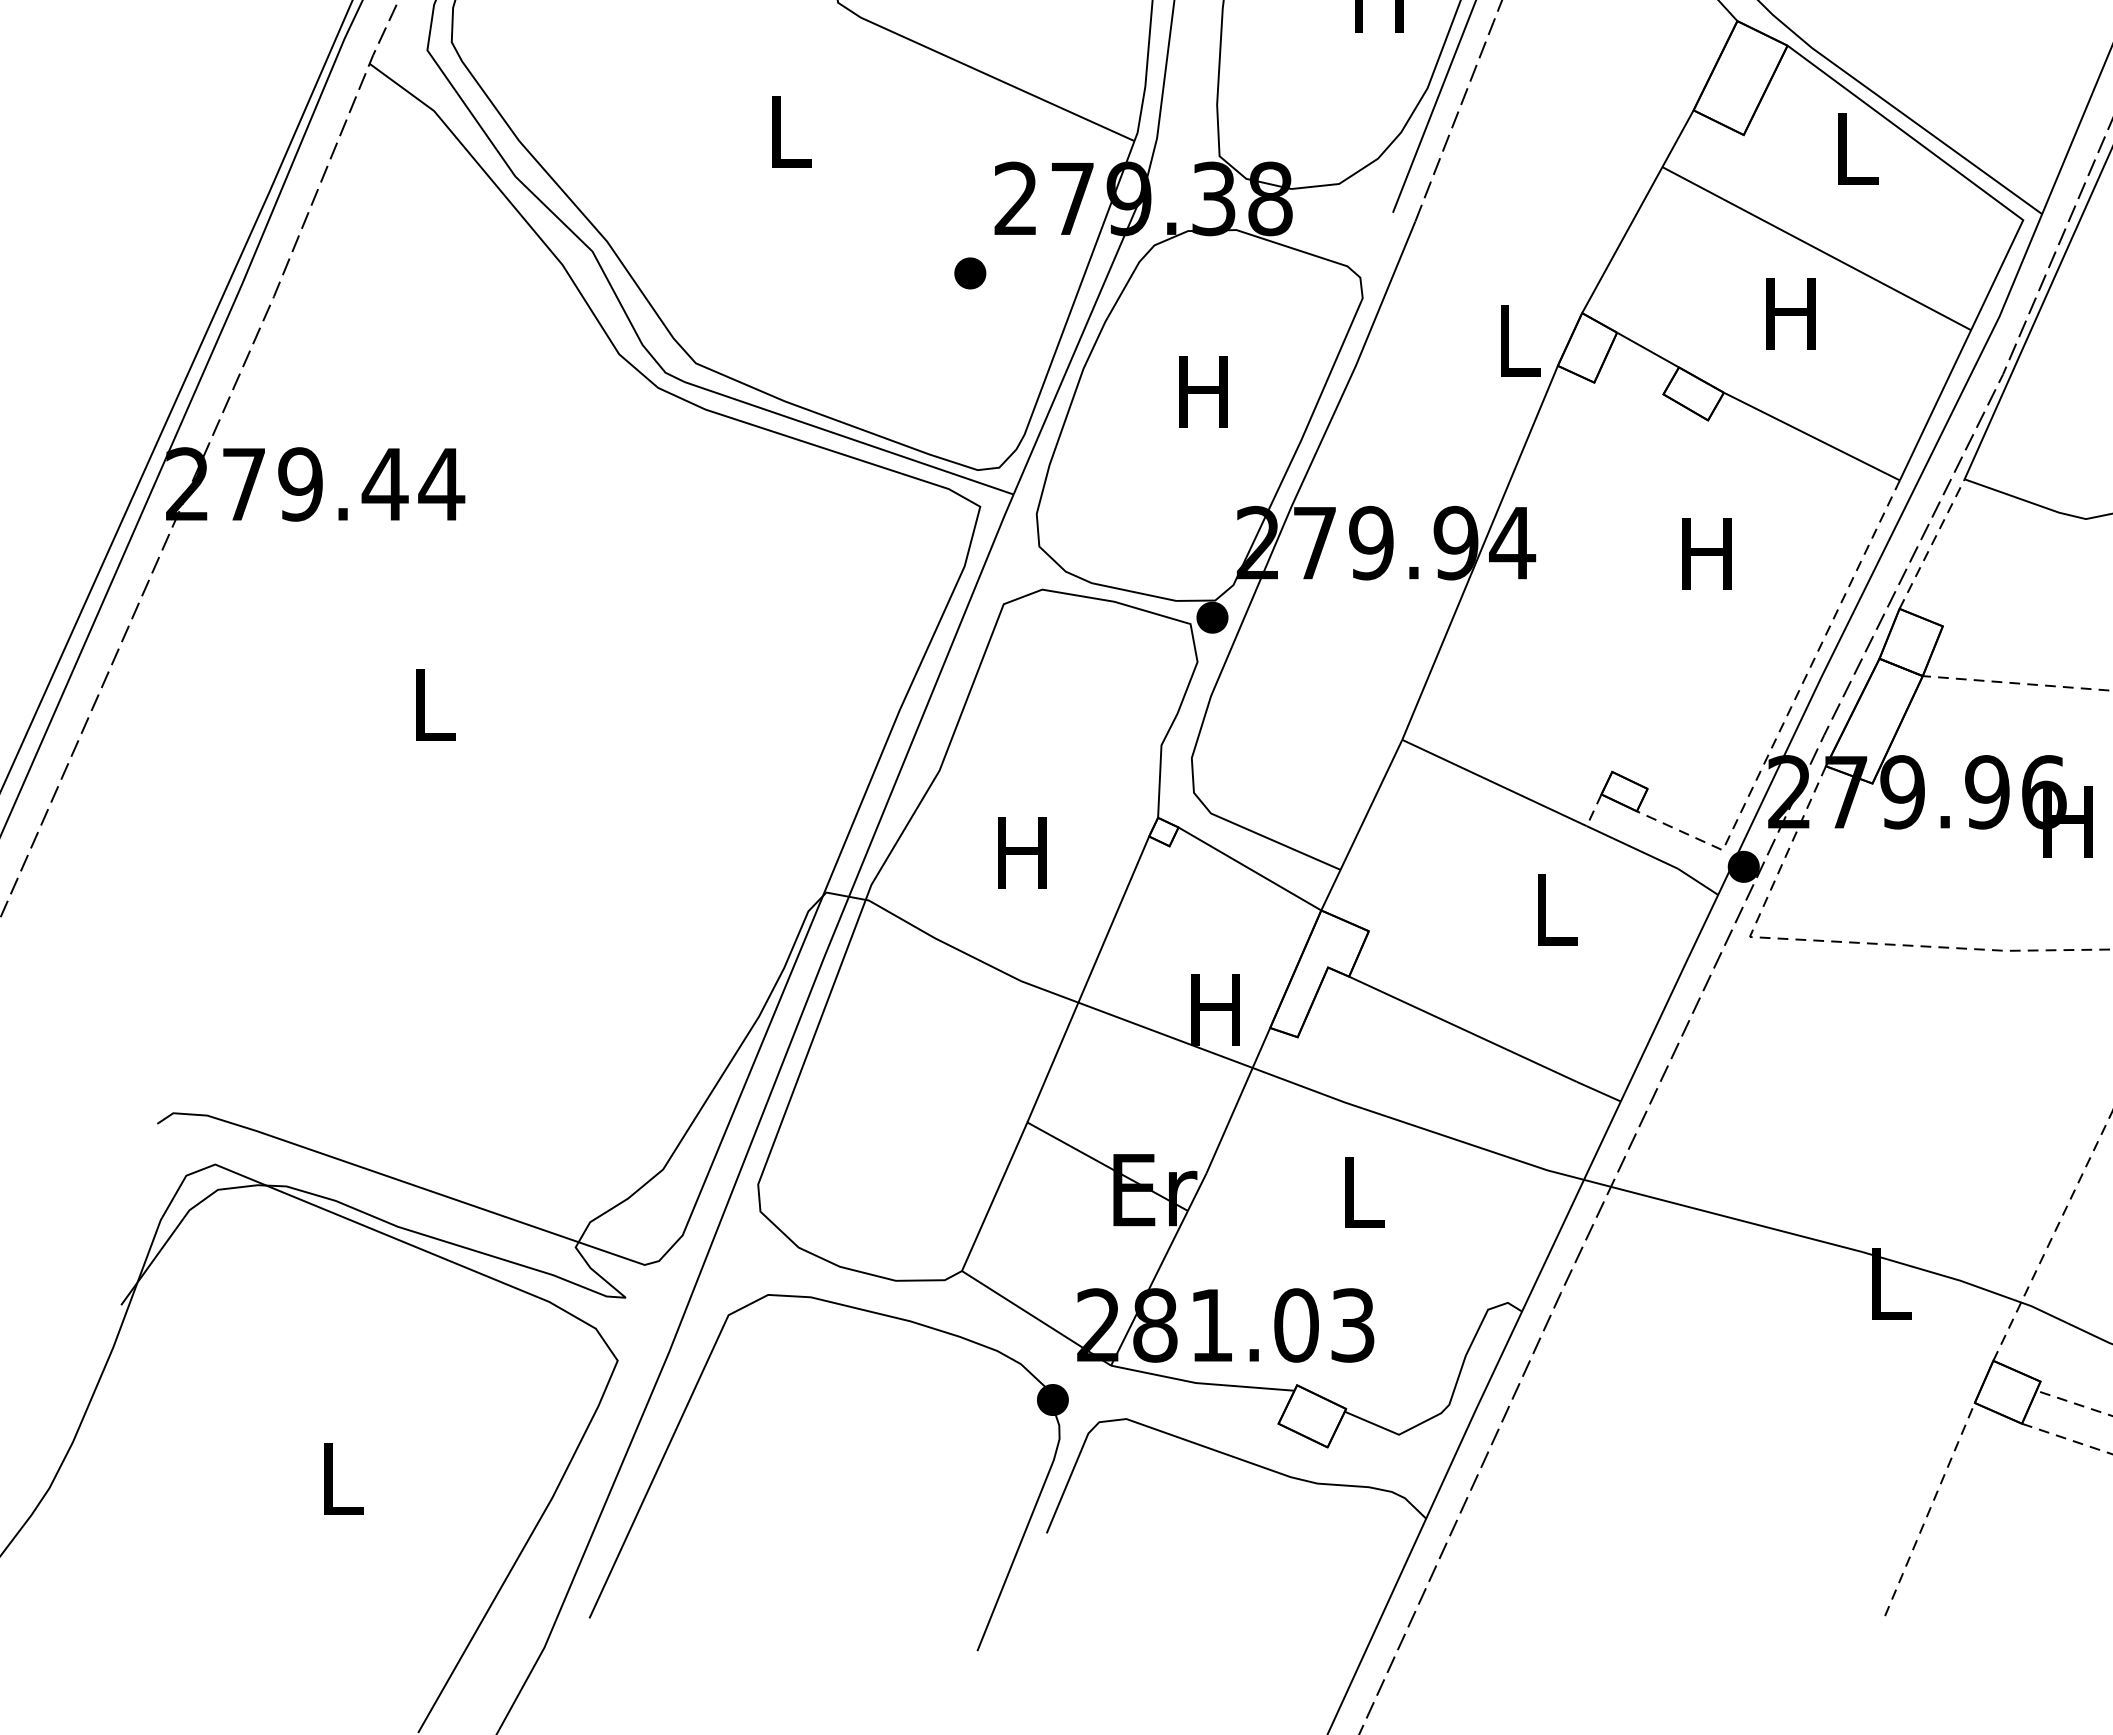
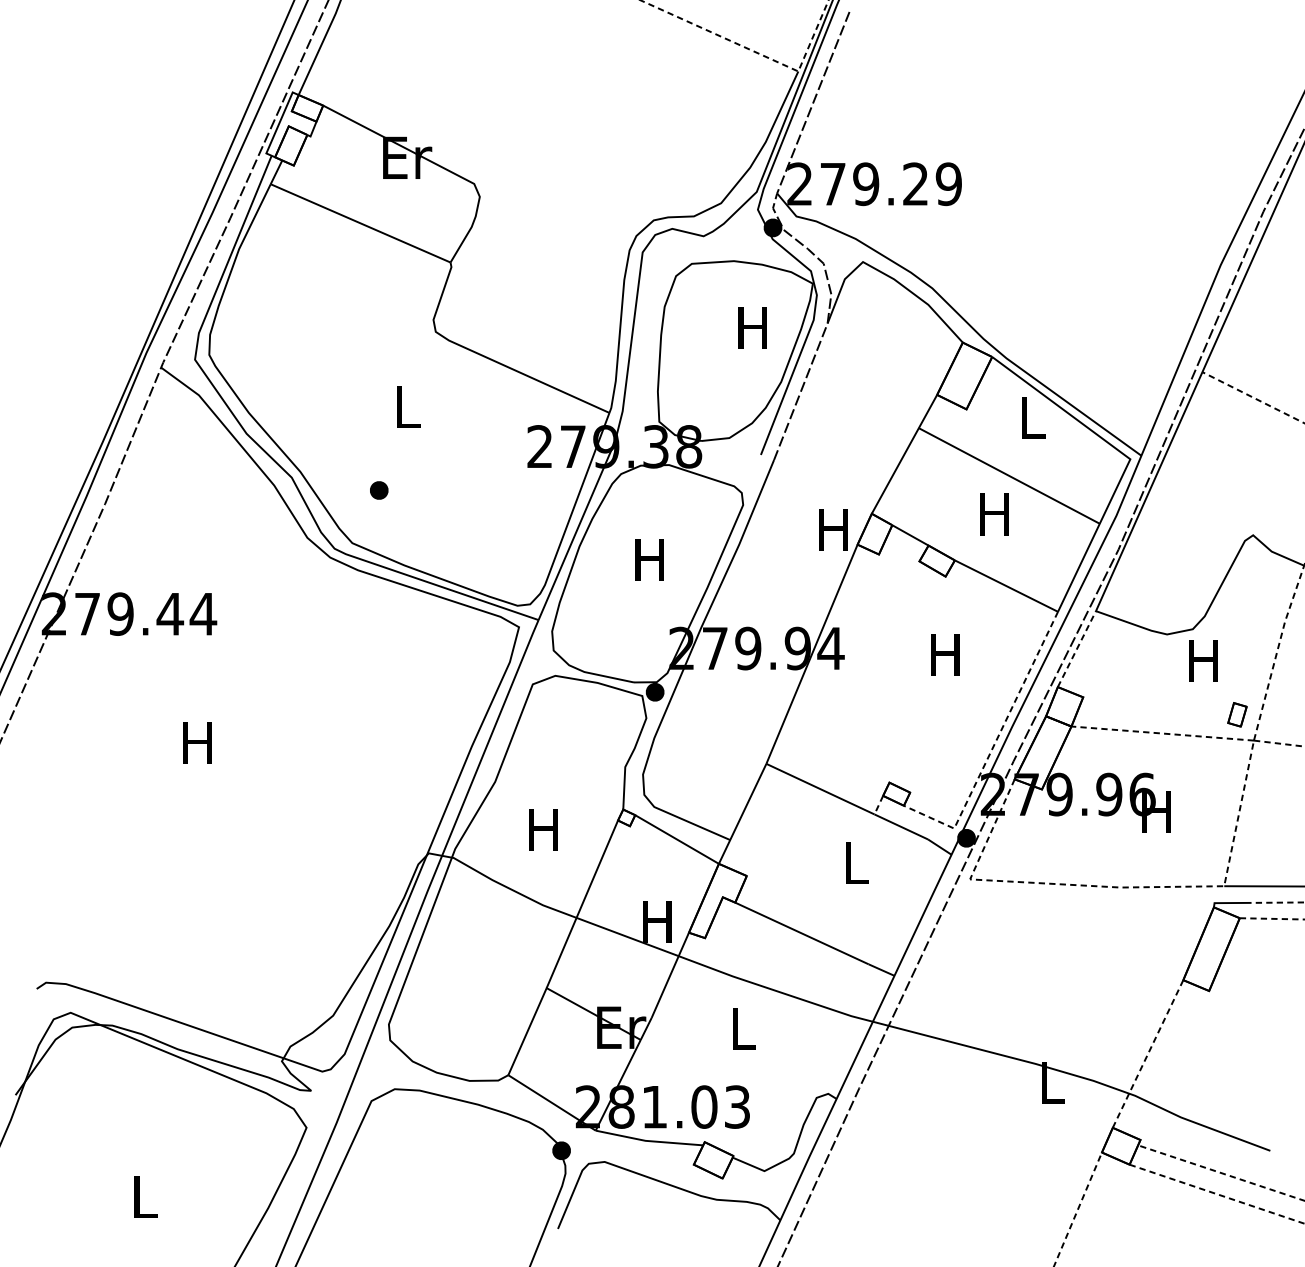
part: (970, 273) -> (379, 490), moved
text: (1516, 339) -> (833, 529), L -> H
text: (431, 703) -> (197, 742), L -> H

